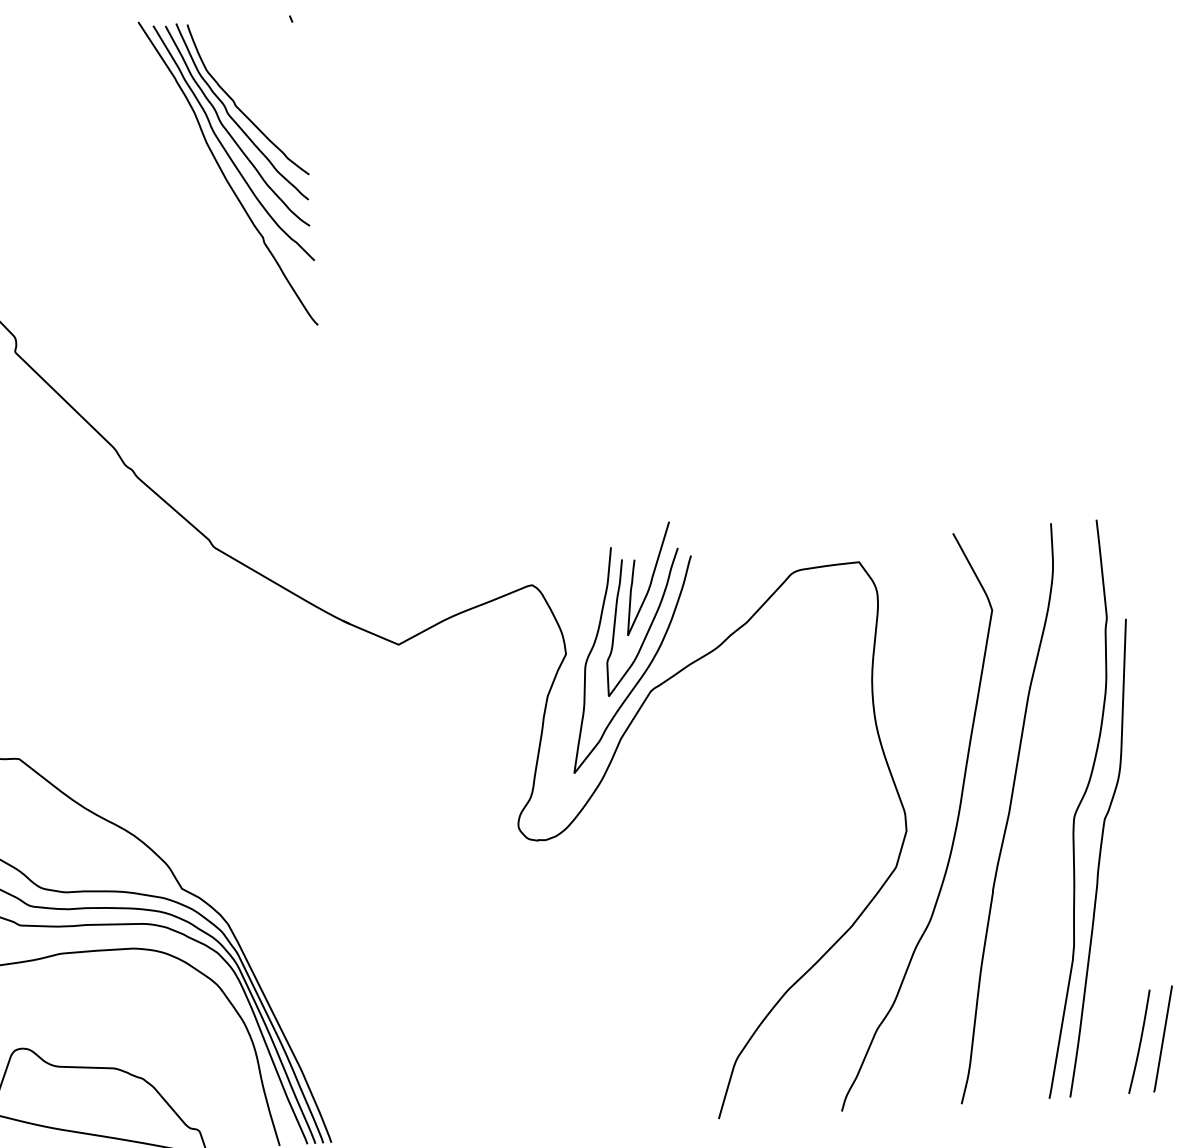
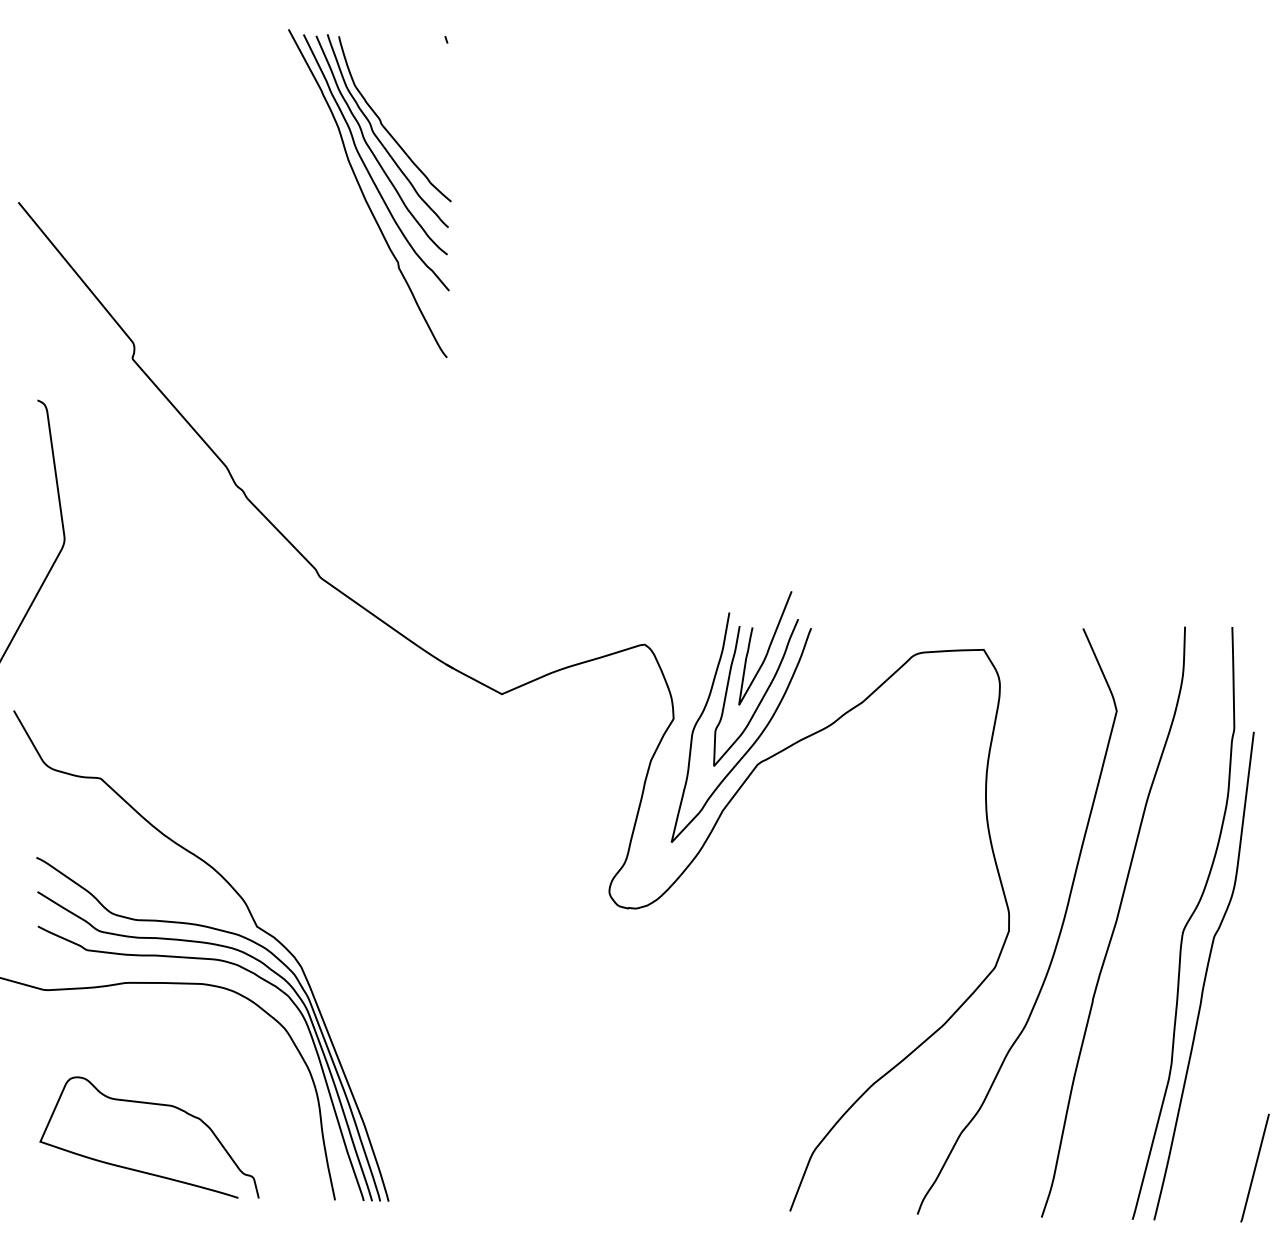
curve: (1139, 1041) -> (1230, 1168), removed

